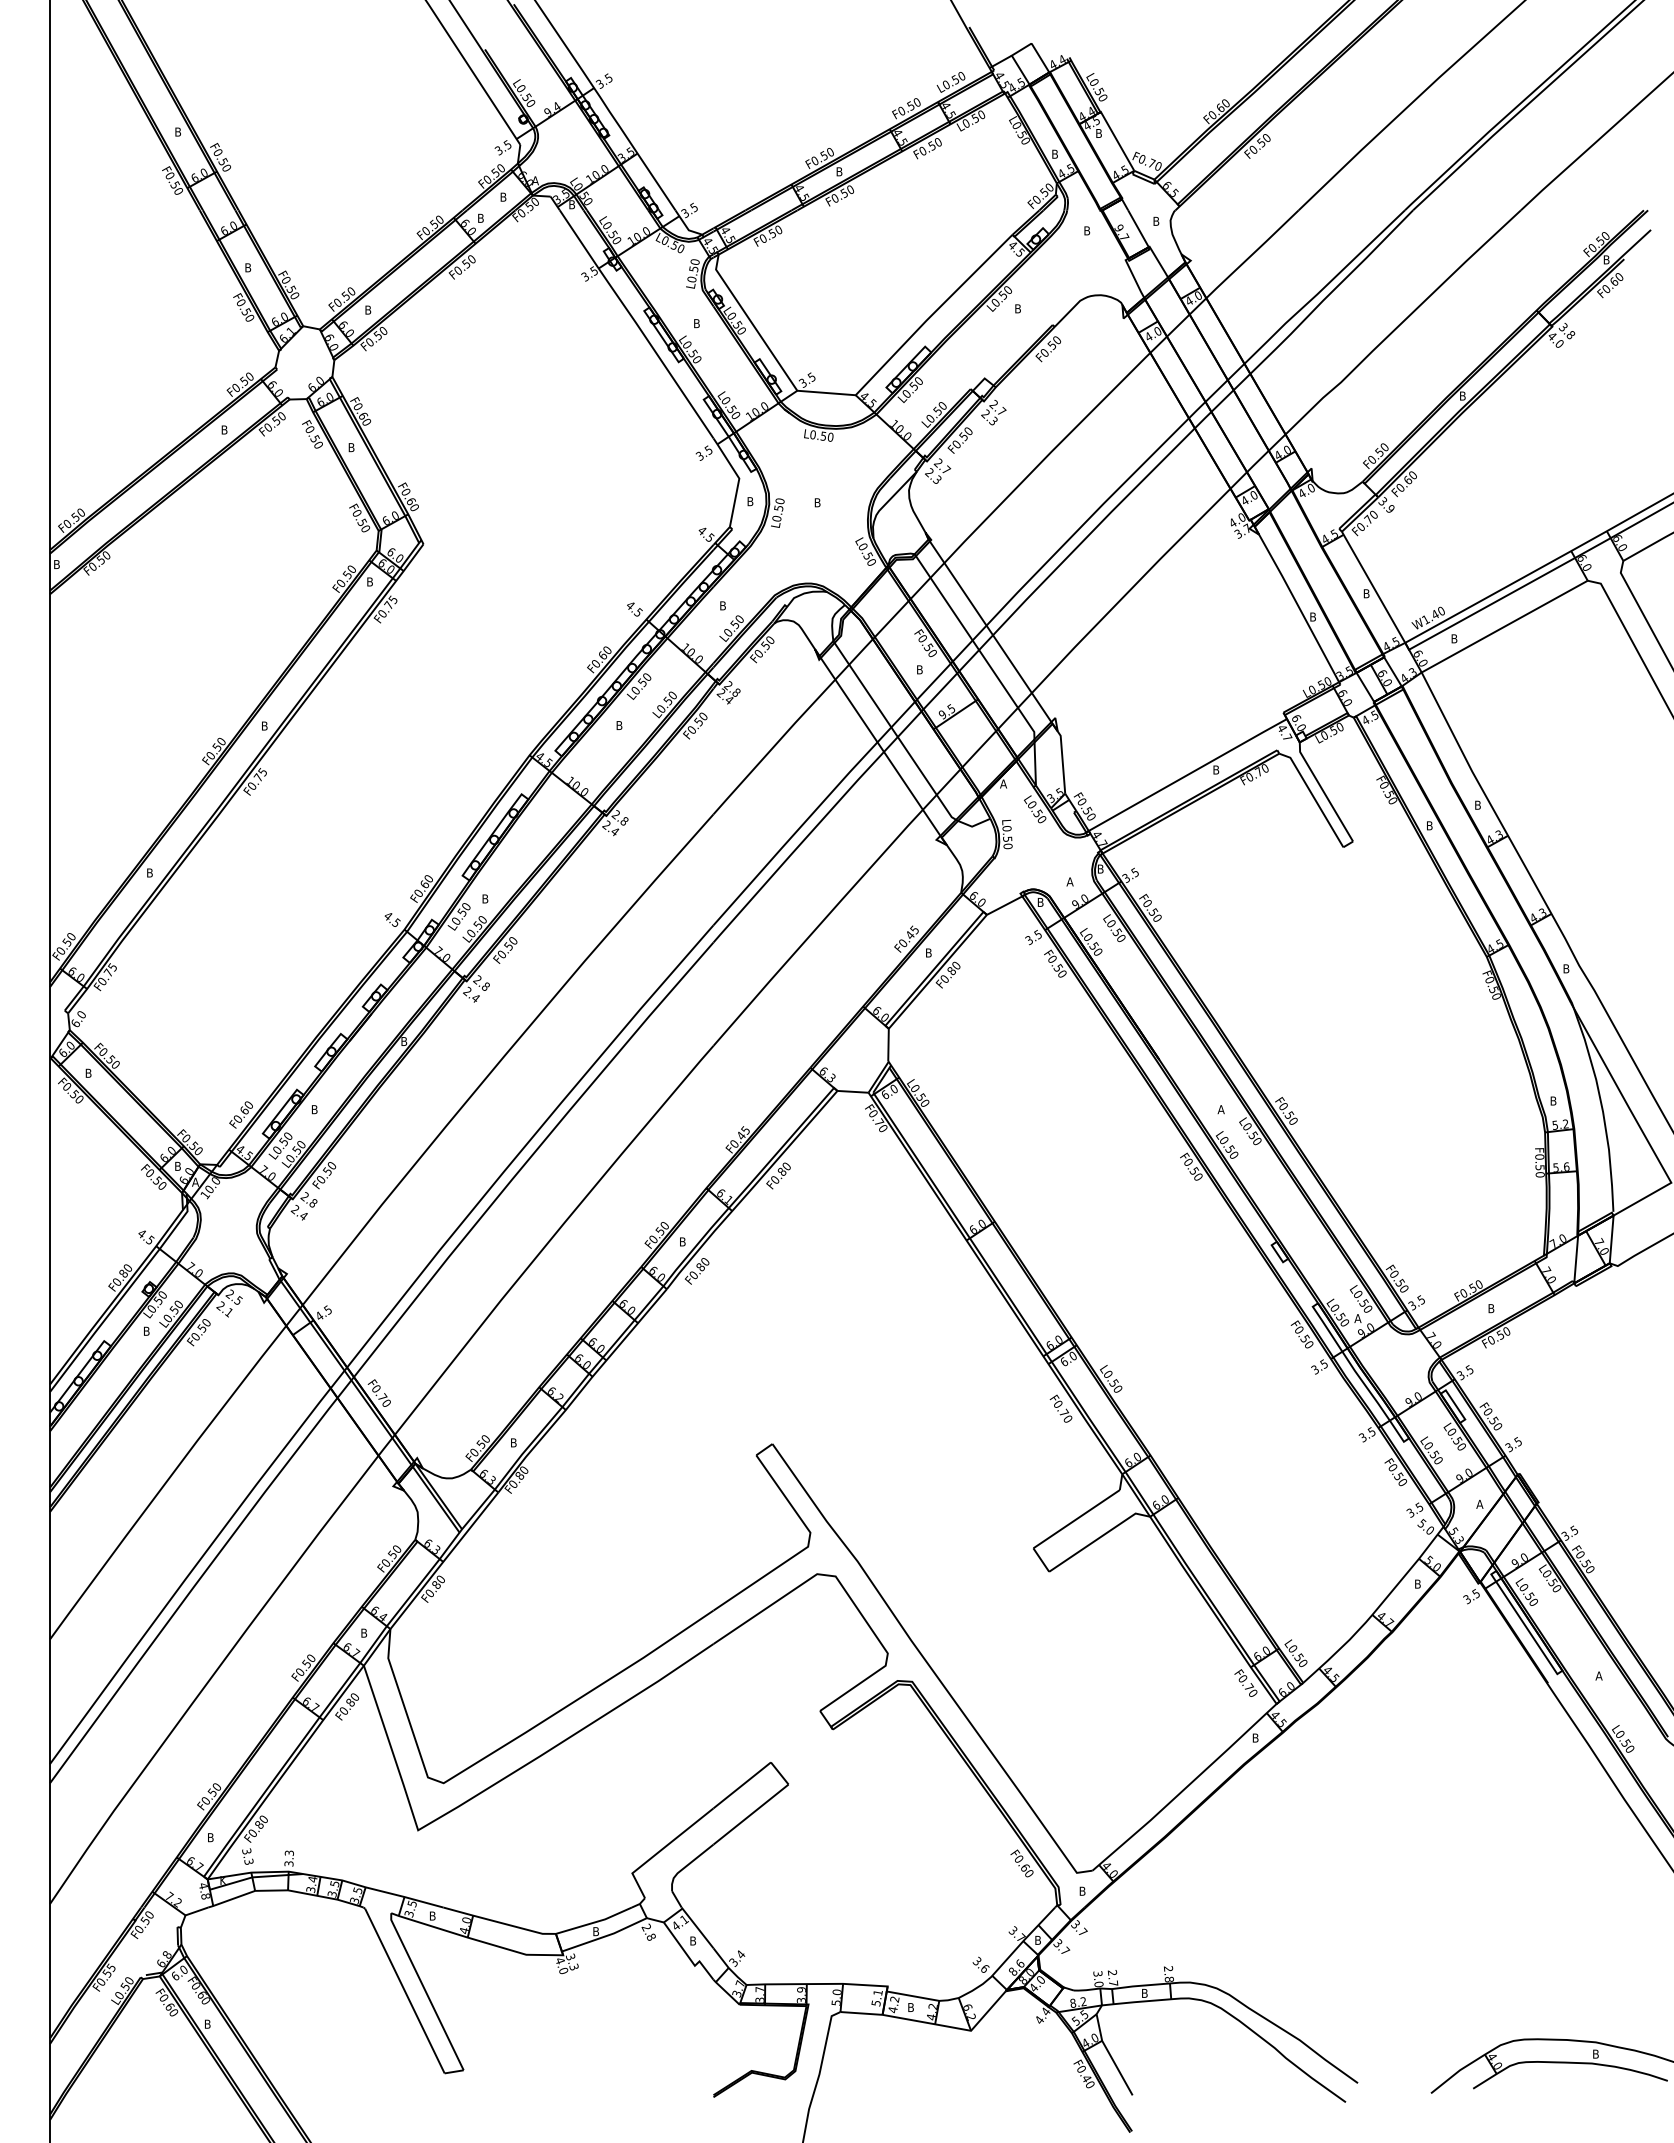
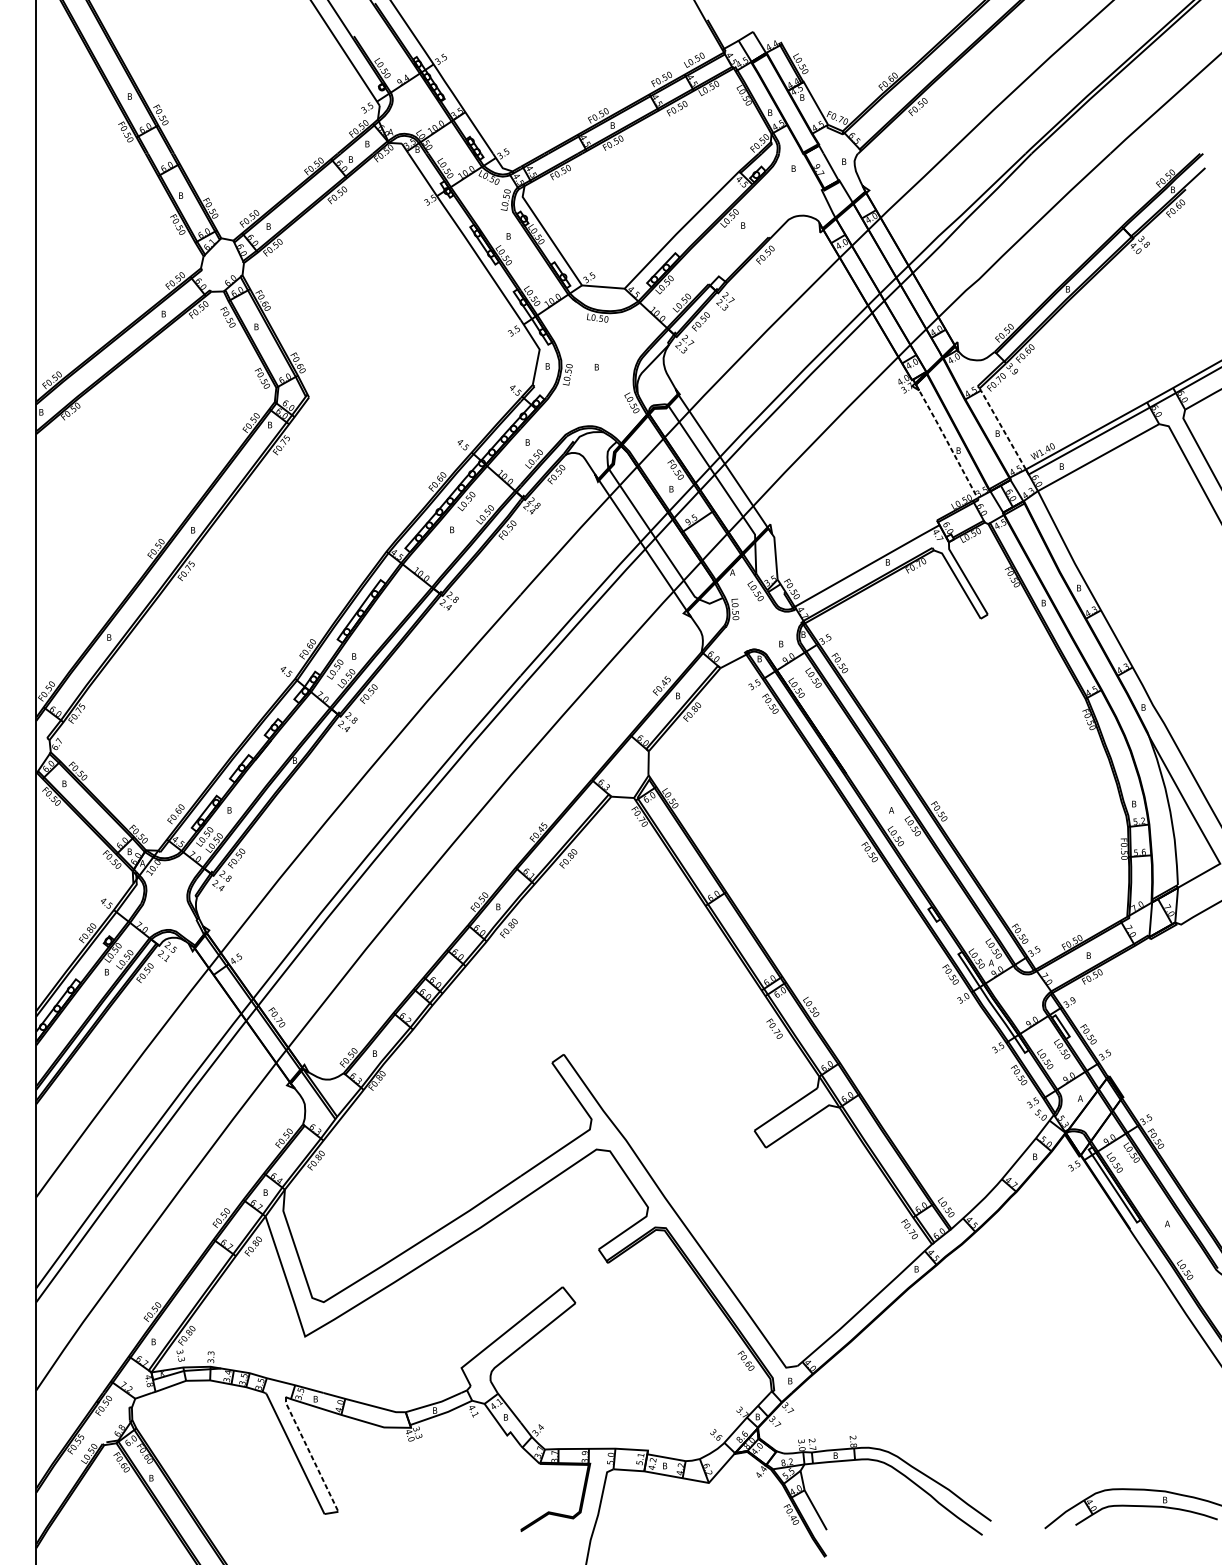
line: (1373, 586) -> (1002, 428), solid -> dashed
line: (1296, 603) -> (946, 440), solid -> dashed
text: (1069, 881) -> (780, 643), A -> B
text: (80, 1014) -> (58, 740), 6.0 -> 6.7
text: (1323, 1363) -> (966, 995), 3.5 -> 3.0
text: (1469, 1369) -> (1072, 1000), 3.5 -> 3.9
text: (648, 1932) -> (473, 1411), 2.8 -> 4.1
line: (425, 1991) -> (310, 1454), solid -> dashed

